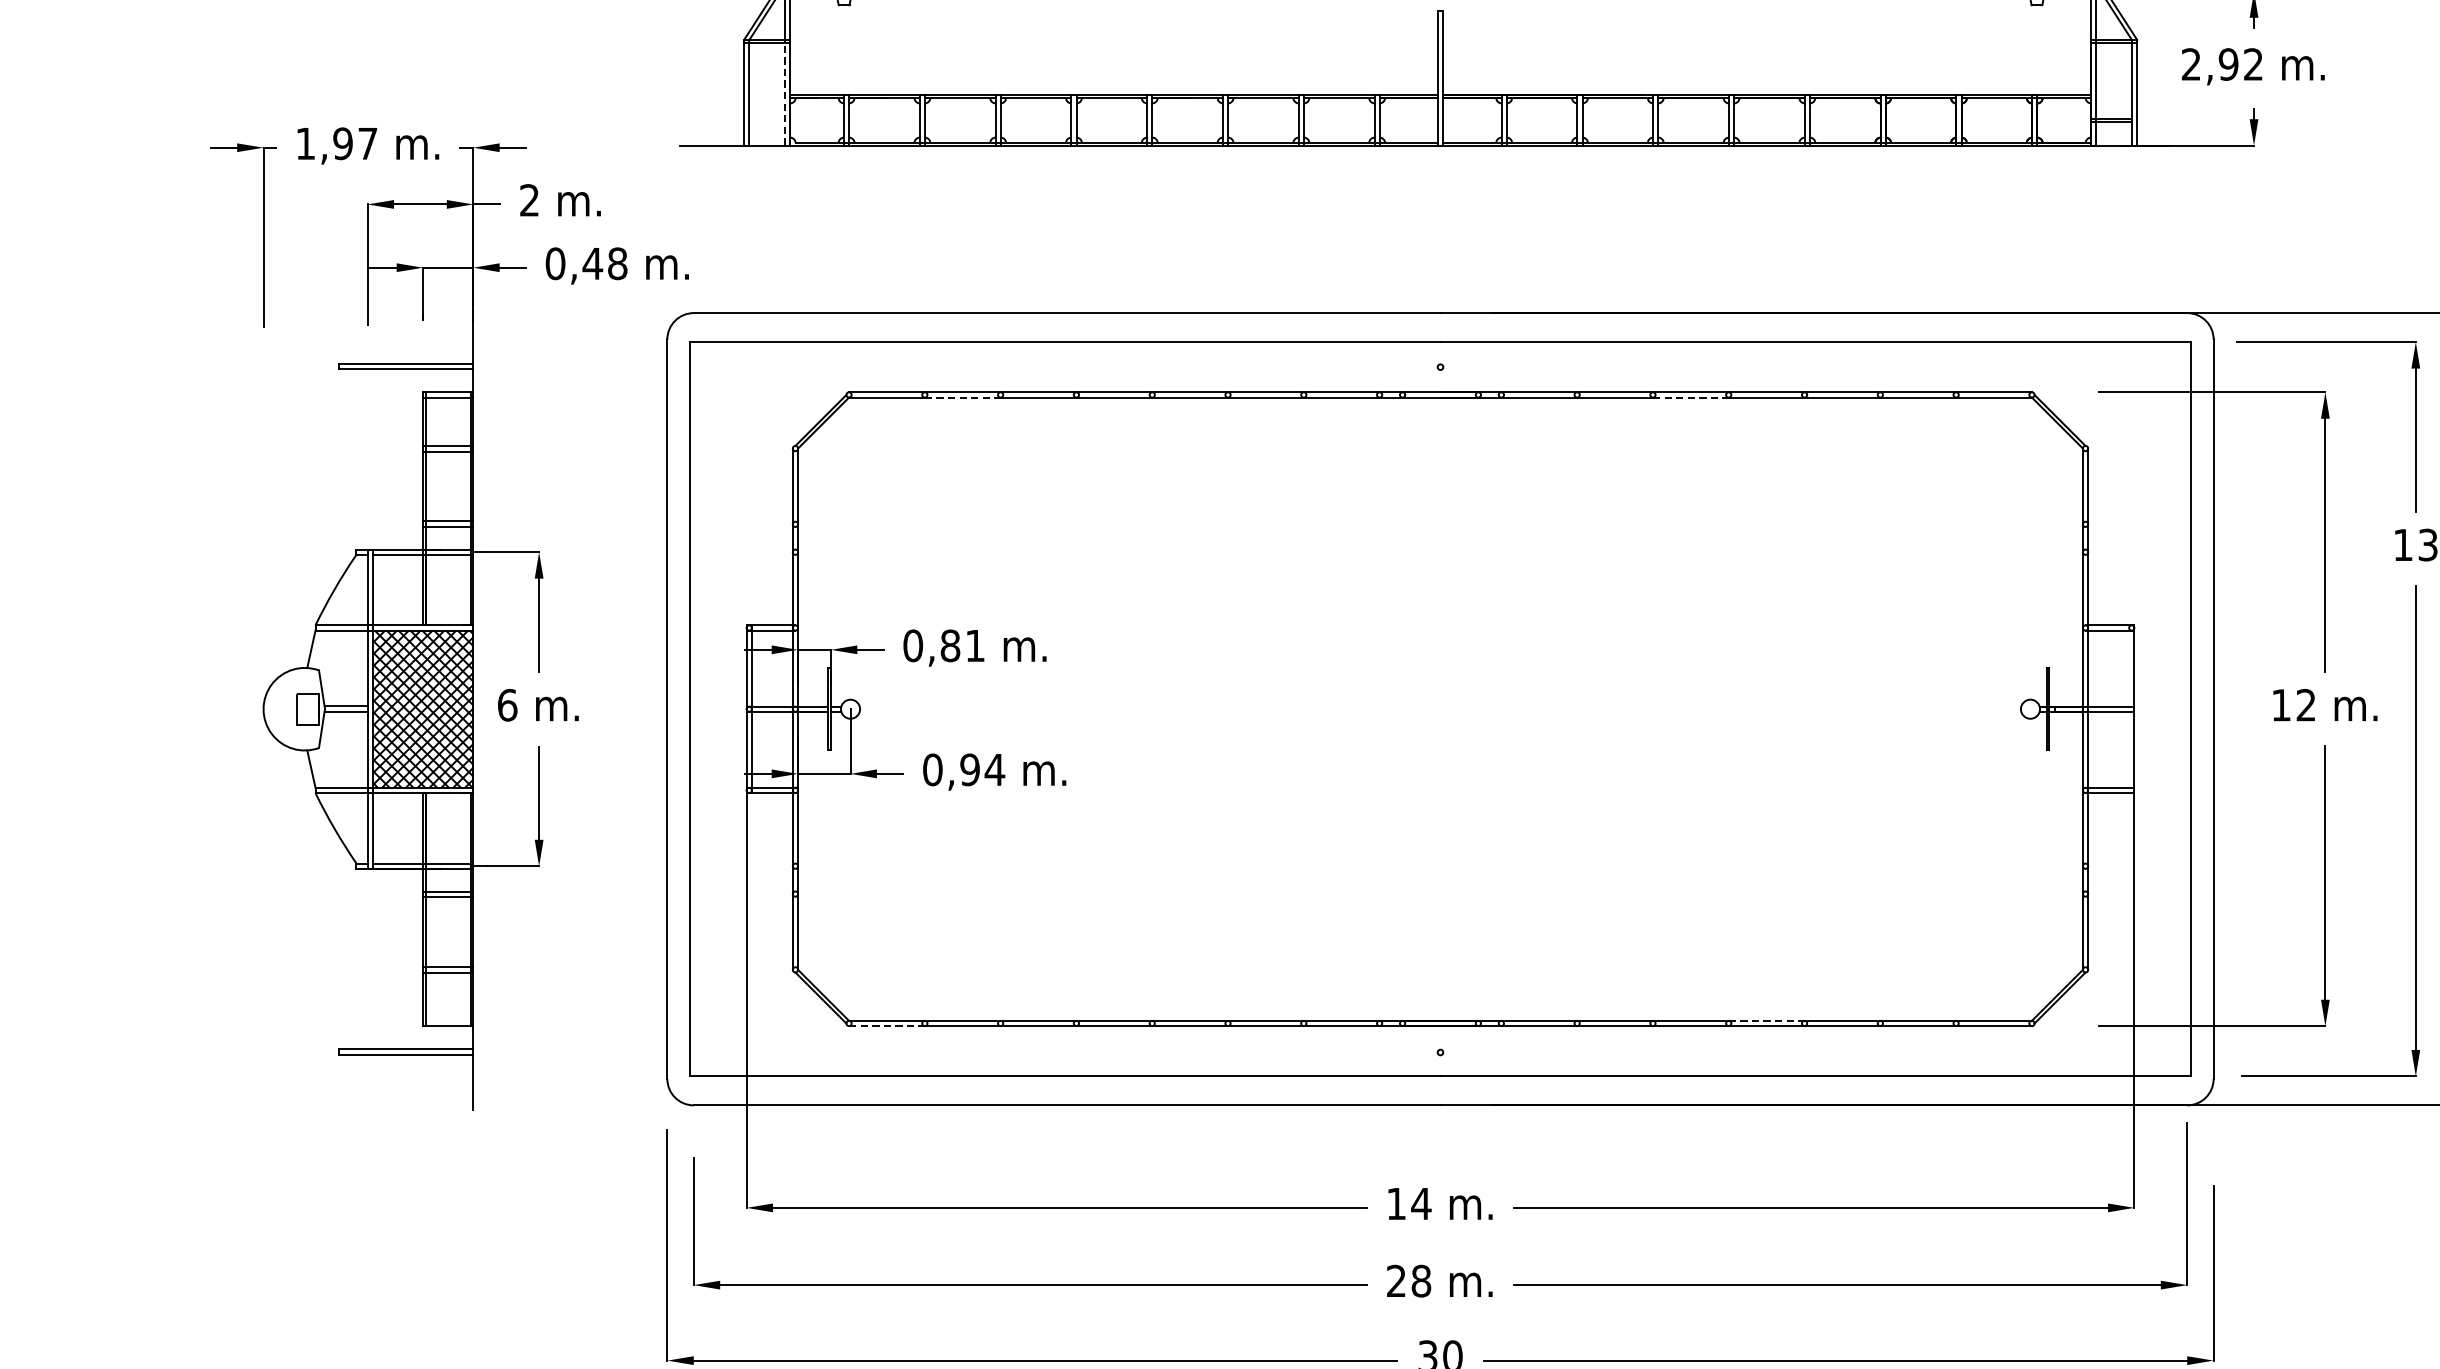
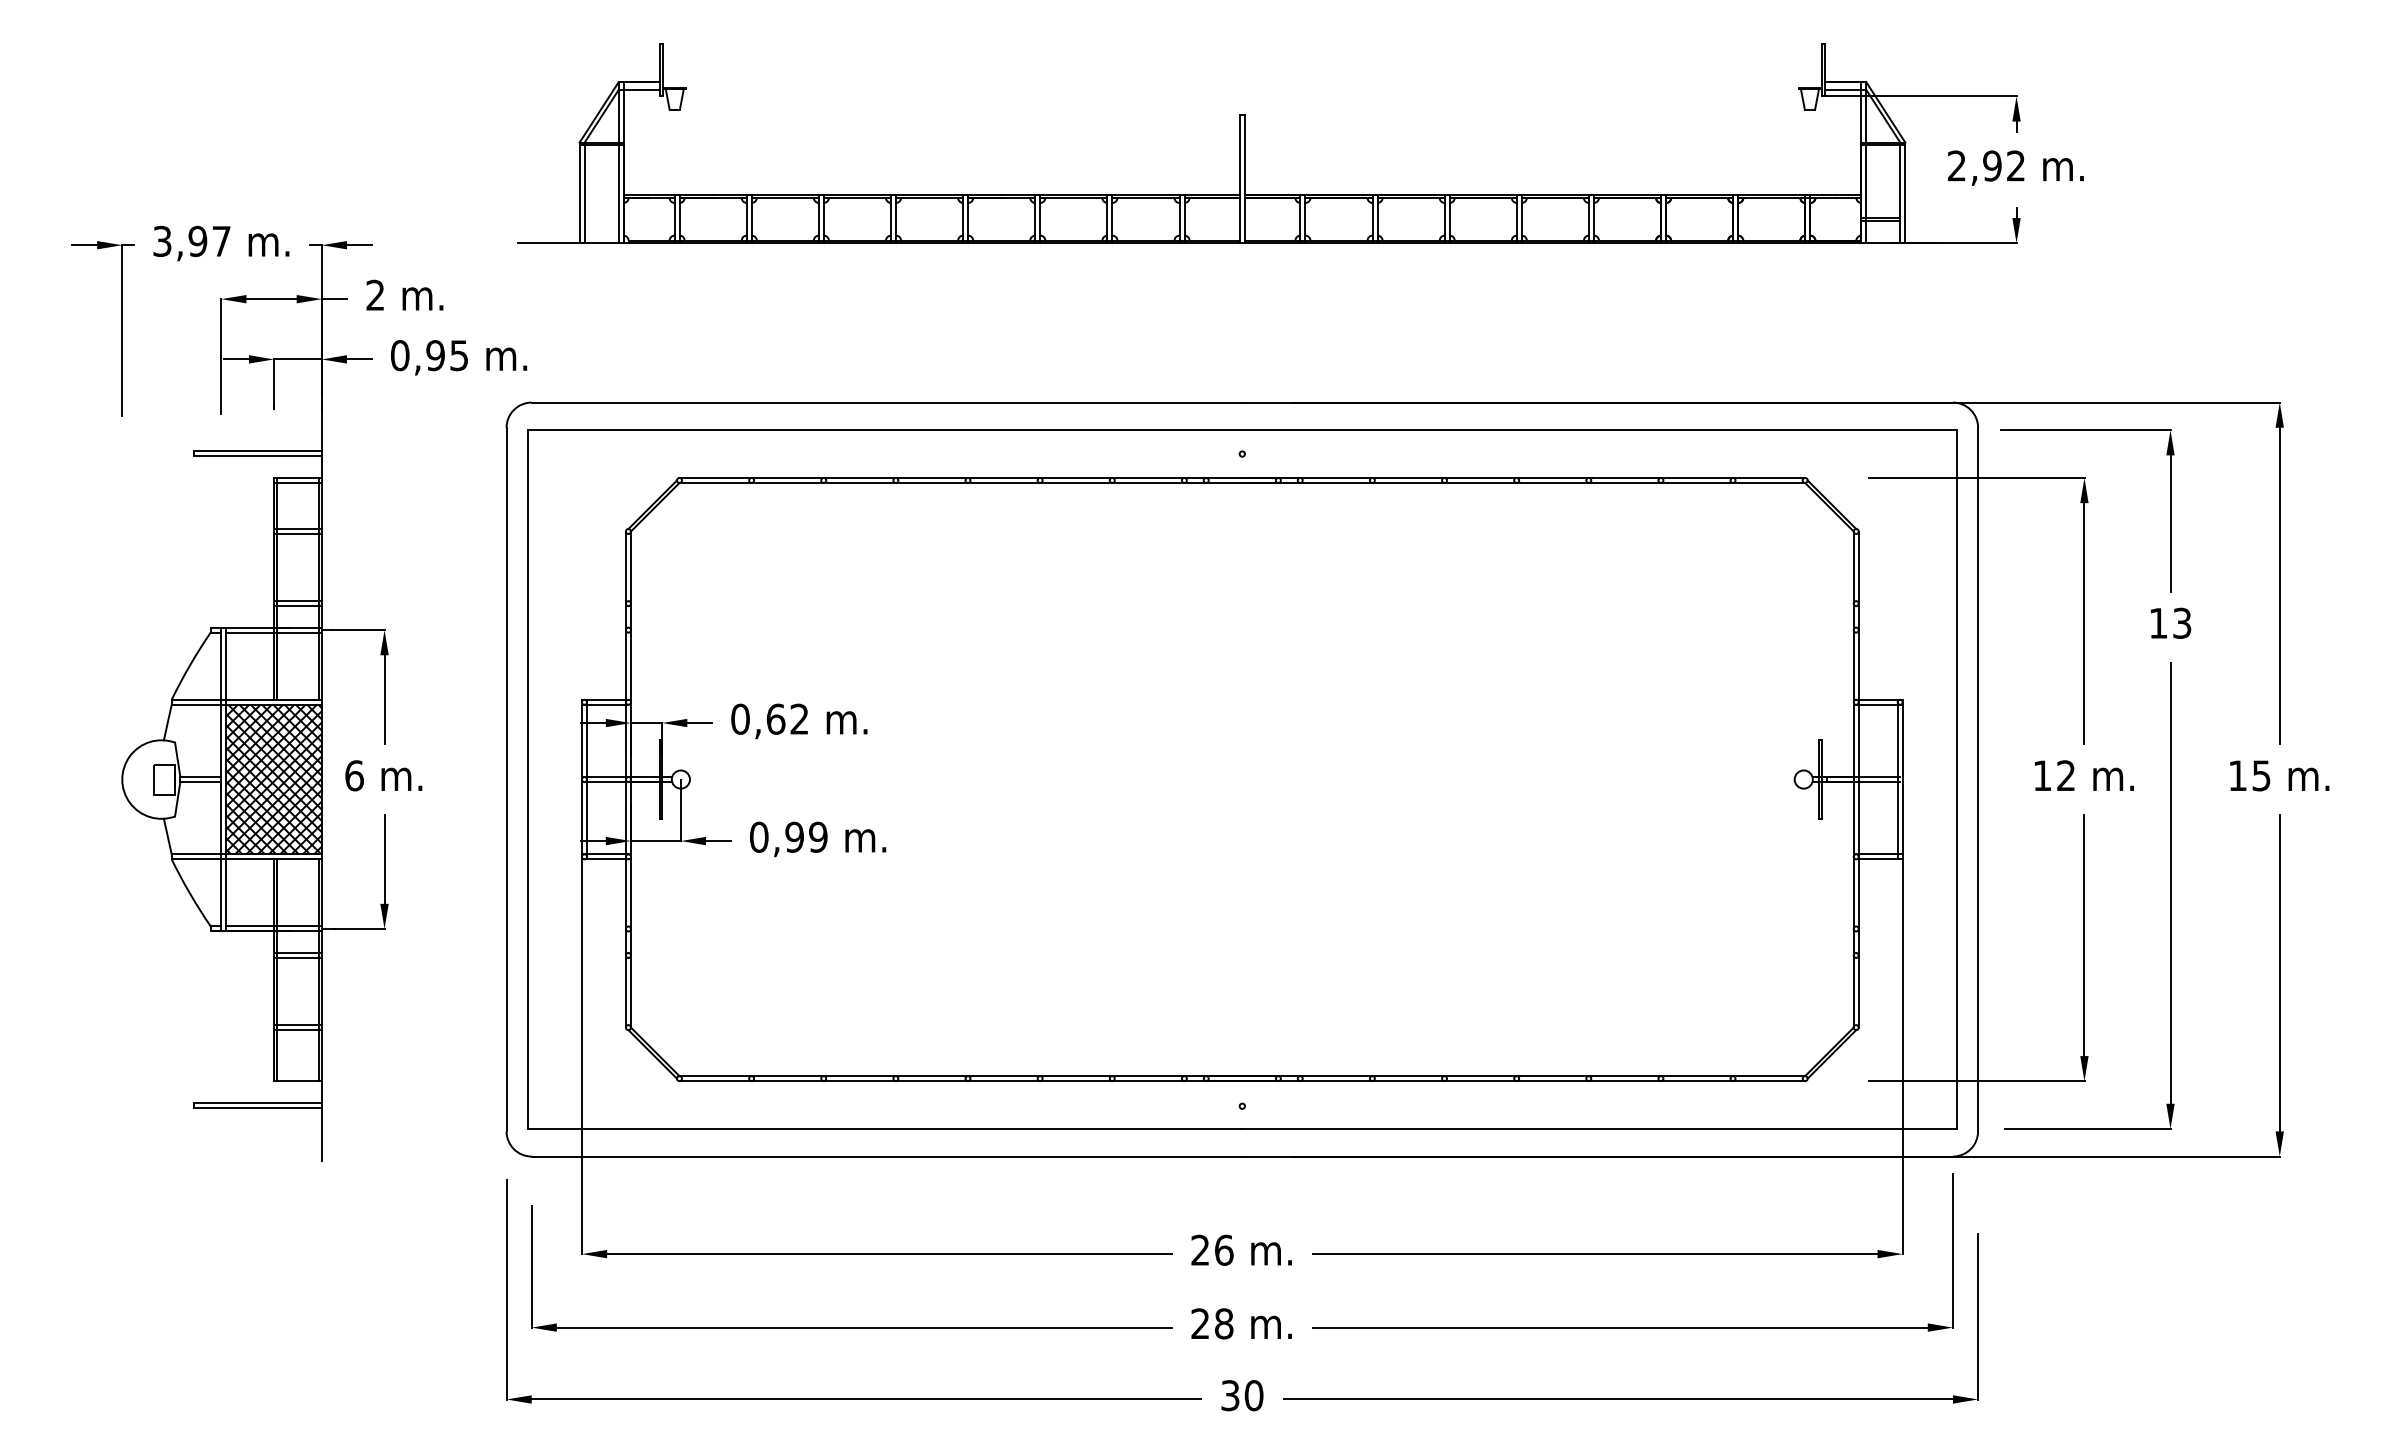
line: (784, 92) -> (618, 192), dashed -> solid
text: (305, 142) -> (162, 240), 1,97 -> 3,97
text: (604, 263) -> (446, 355), 0,48 -> 0,95
line: (963, 398) -> (788, 483), dashed -> solid
line: (1691, 398) -> (1481, 483), dashed -> solid
text: (962, 645) -> (787, 718), 0,81 -> 0,62
line: (2128, 709) -> (1897, 779), added
text: (995, 769) -> (818, 836), 0,94 -> 0,99
line: (1767, 1021) -> (1553, 1076), dashed -> solid
line: (887, 1026) -> (716, 1081), dashed -> solid
text: (1409, 1203) -> (1212, 1249), 14 -> 26

